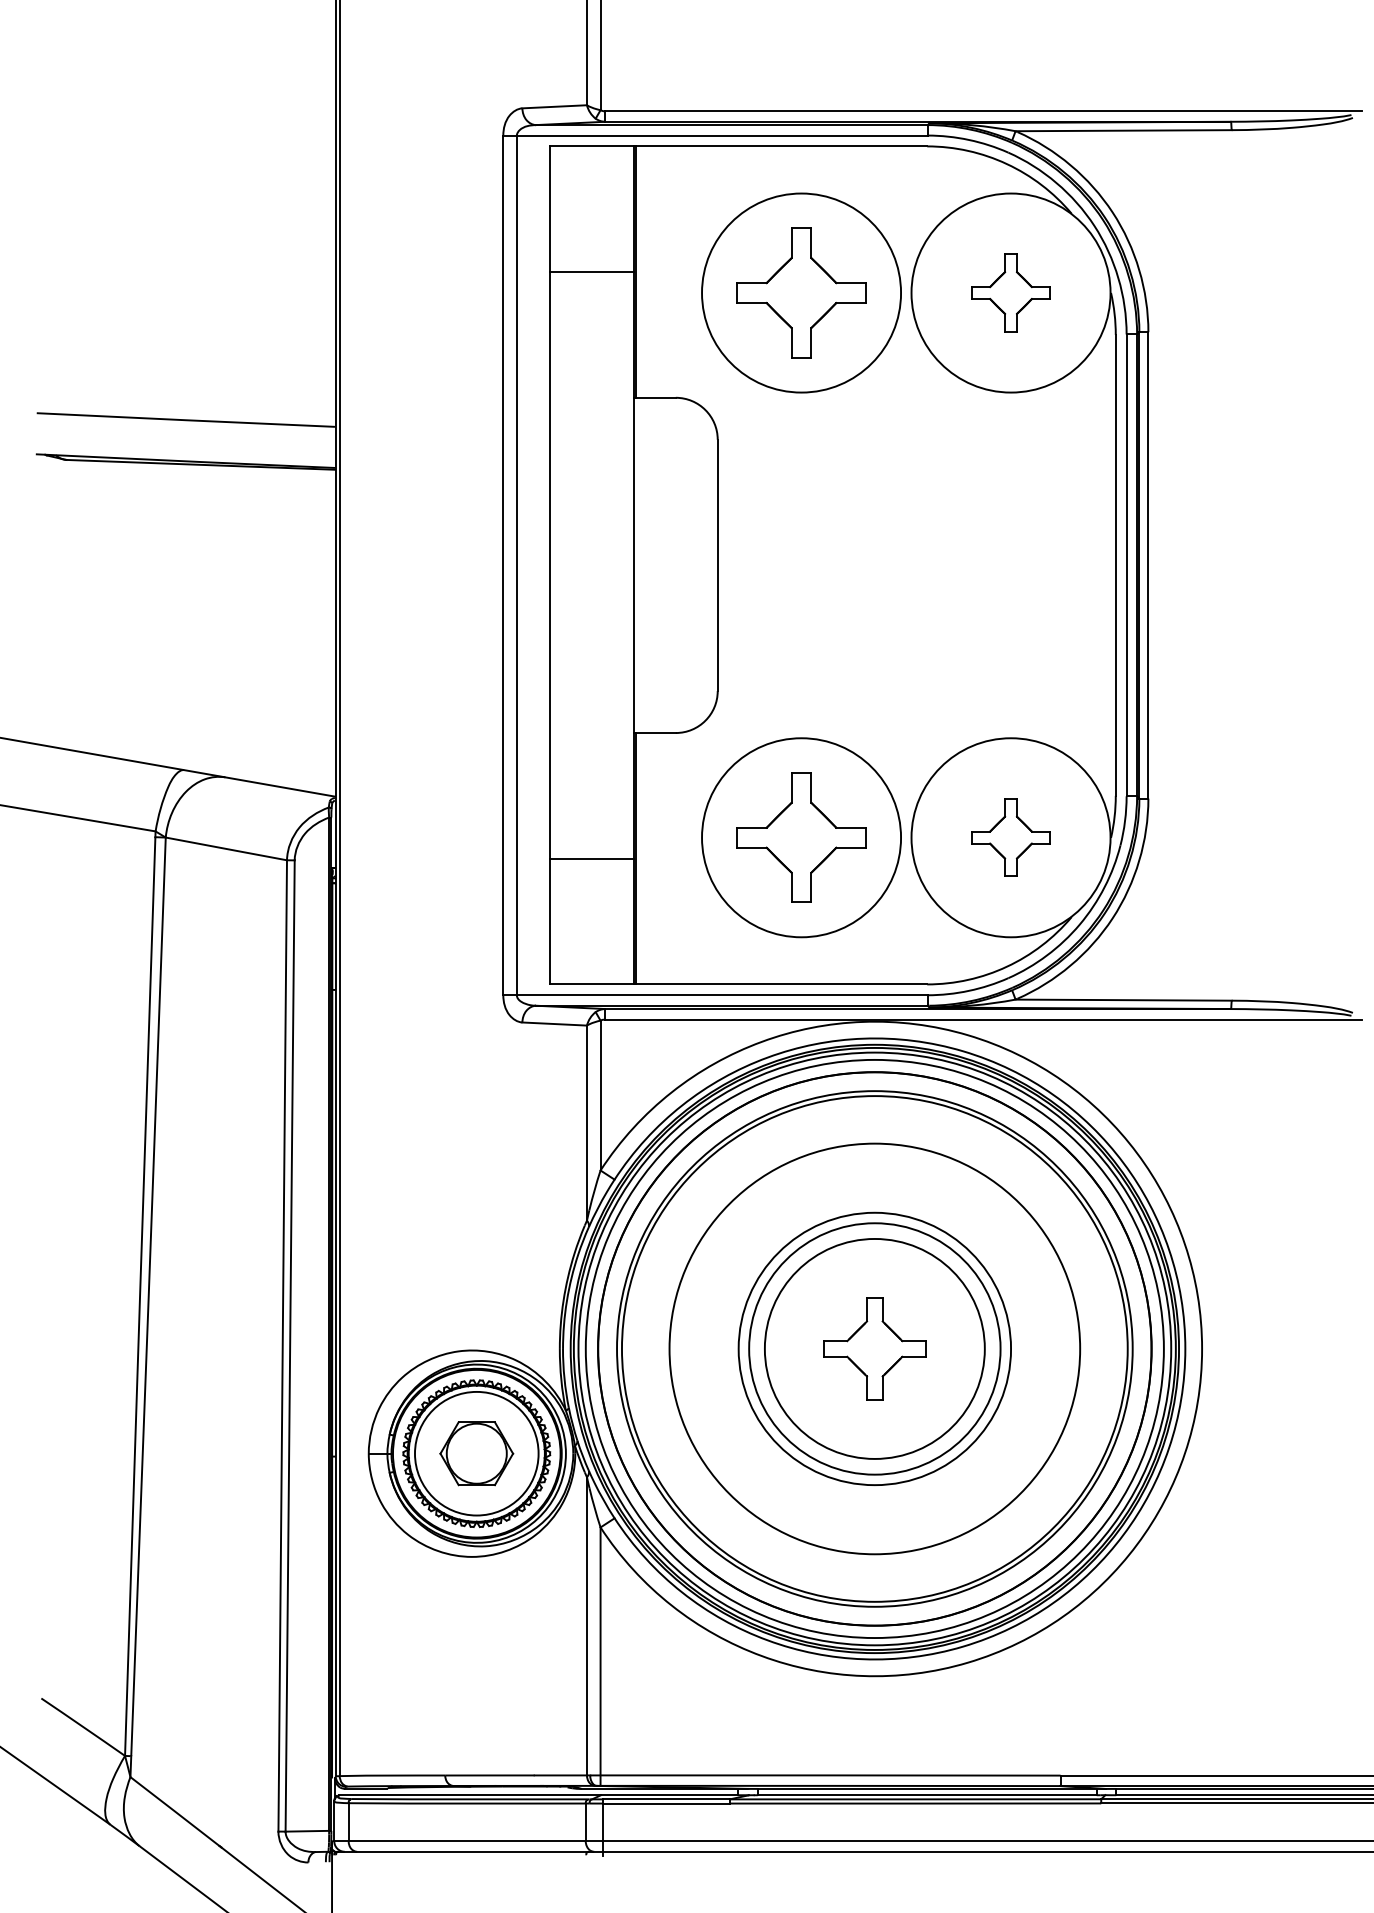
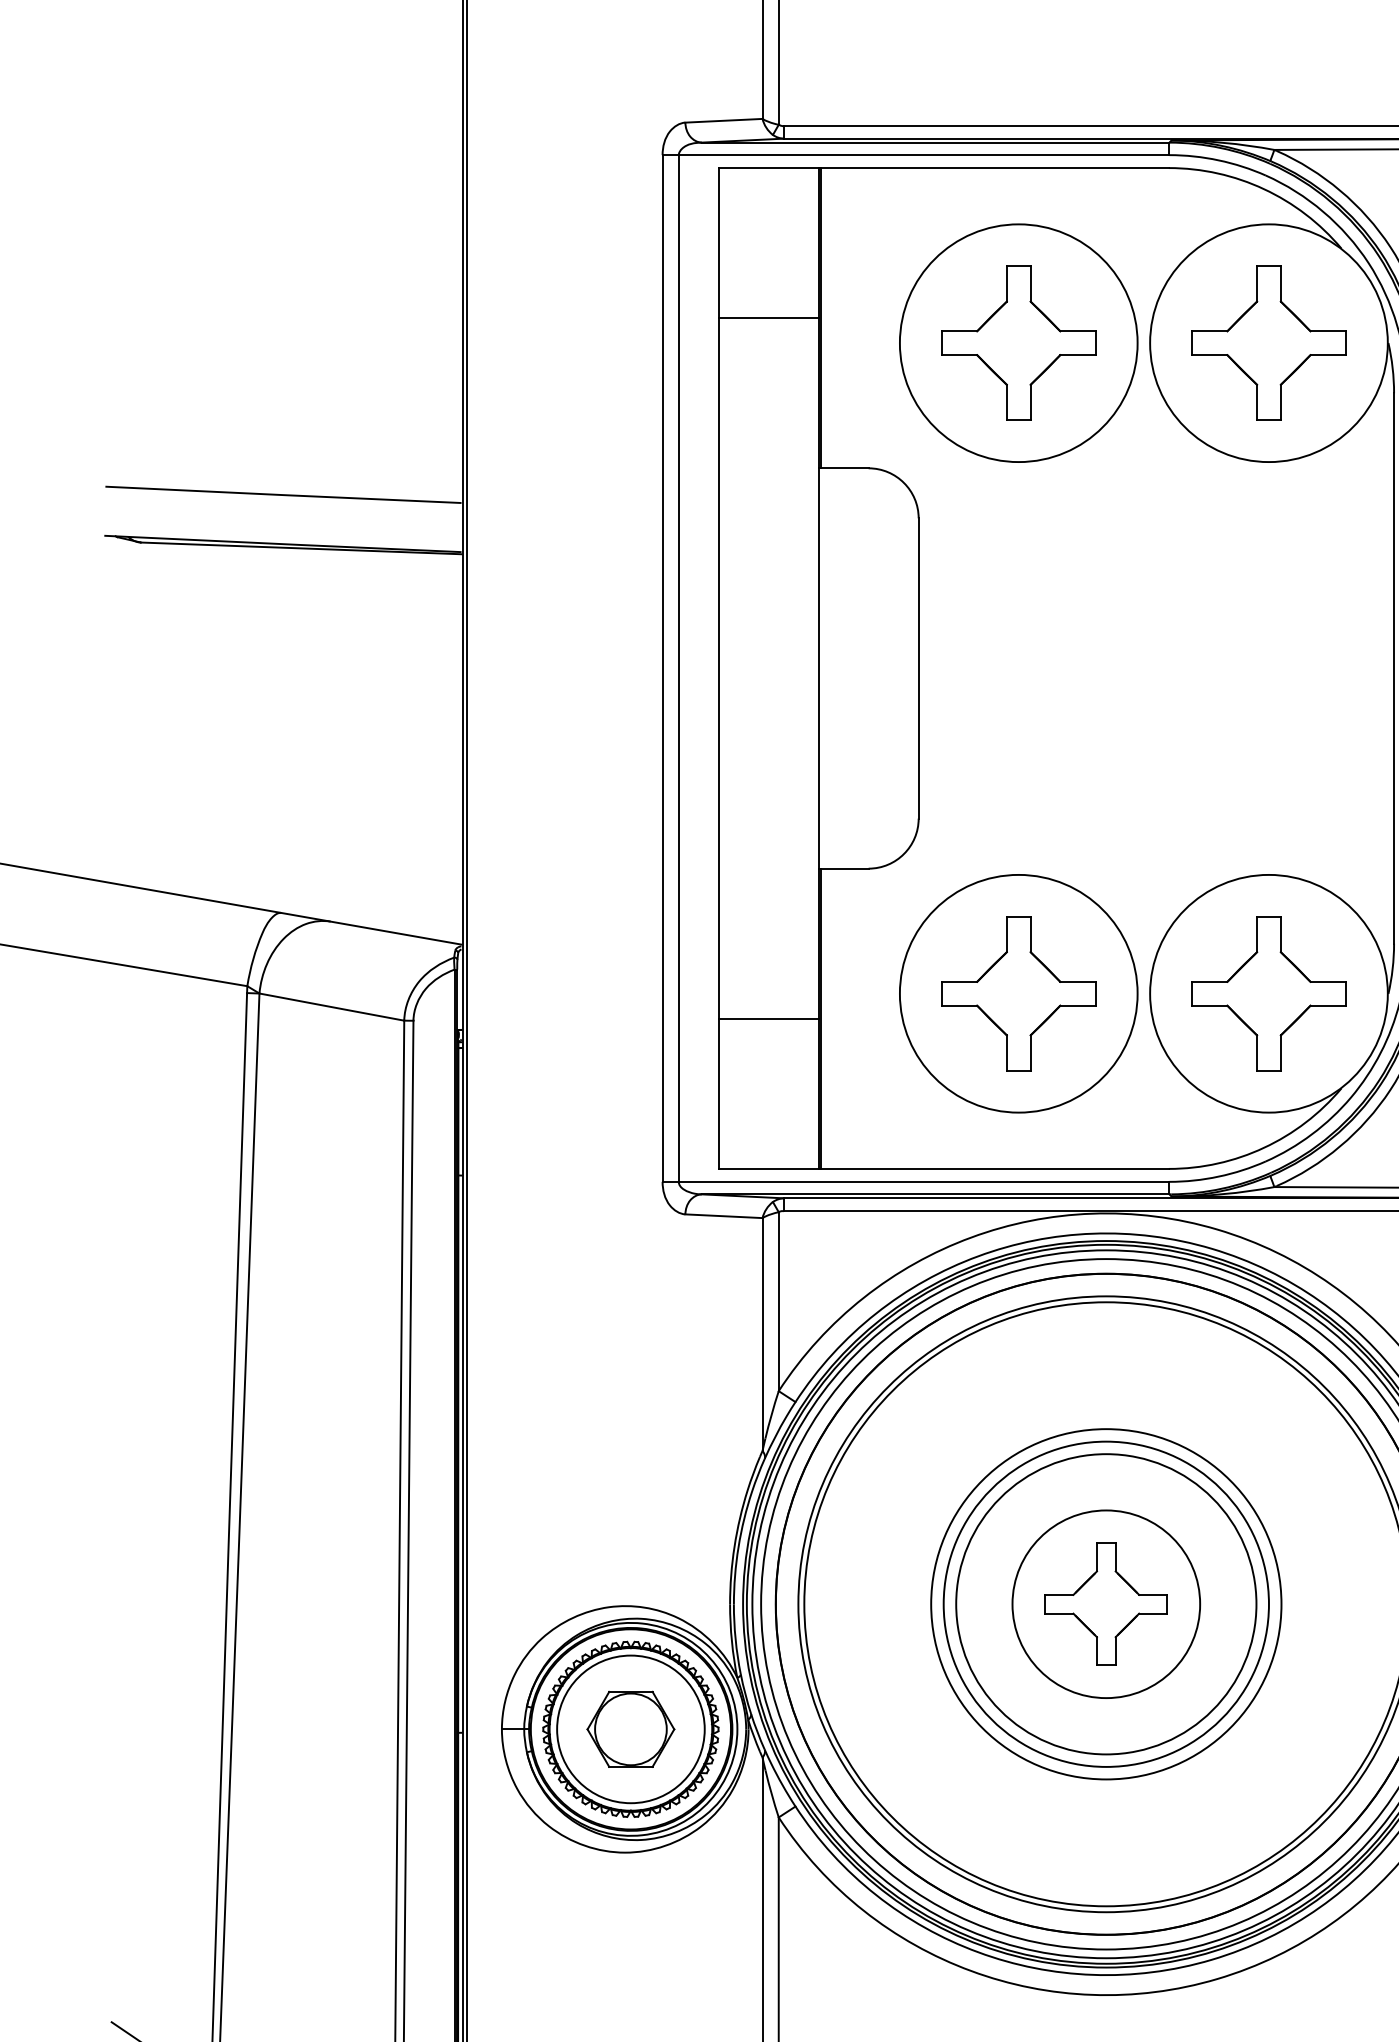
part: (1010, 292) -> (1268, 342), size x1.67
part: (1010, 837) -> (1268, 993), size x1.67
circle: (874, 1348) -> (1105, 1603), size x0.71
circle: (874, 1348) -> (1105, 1603), size x0.71

